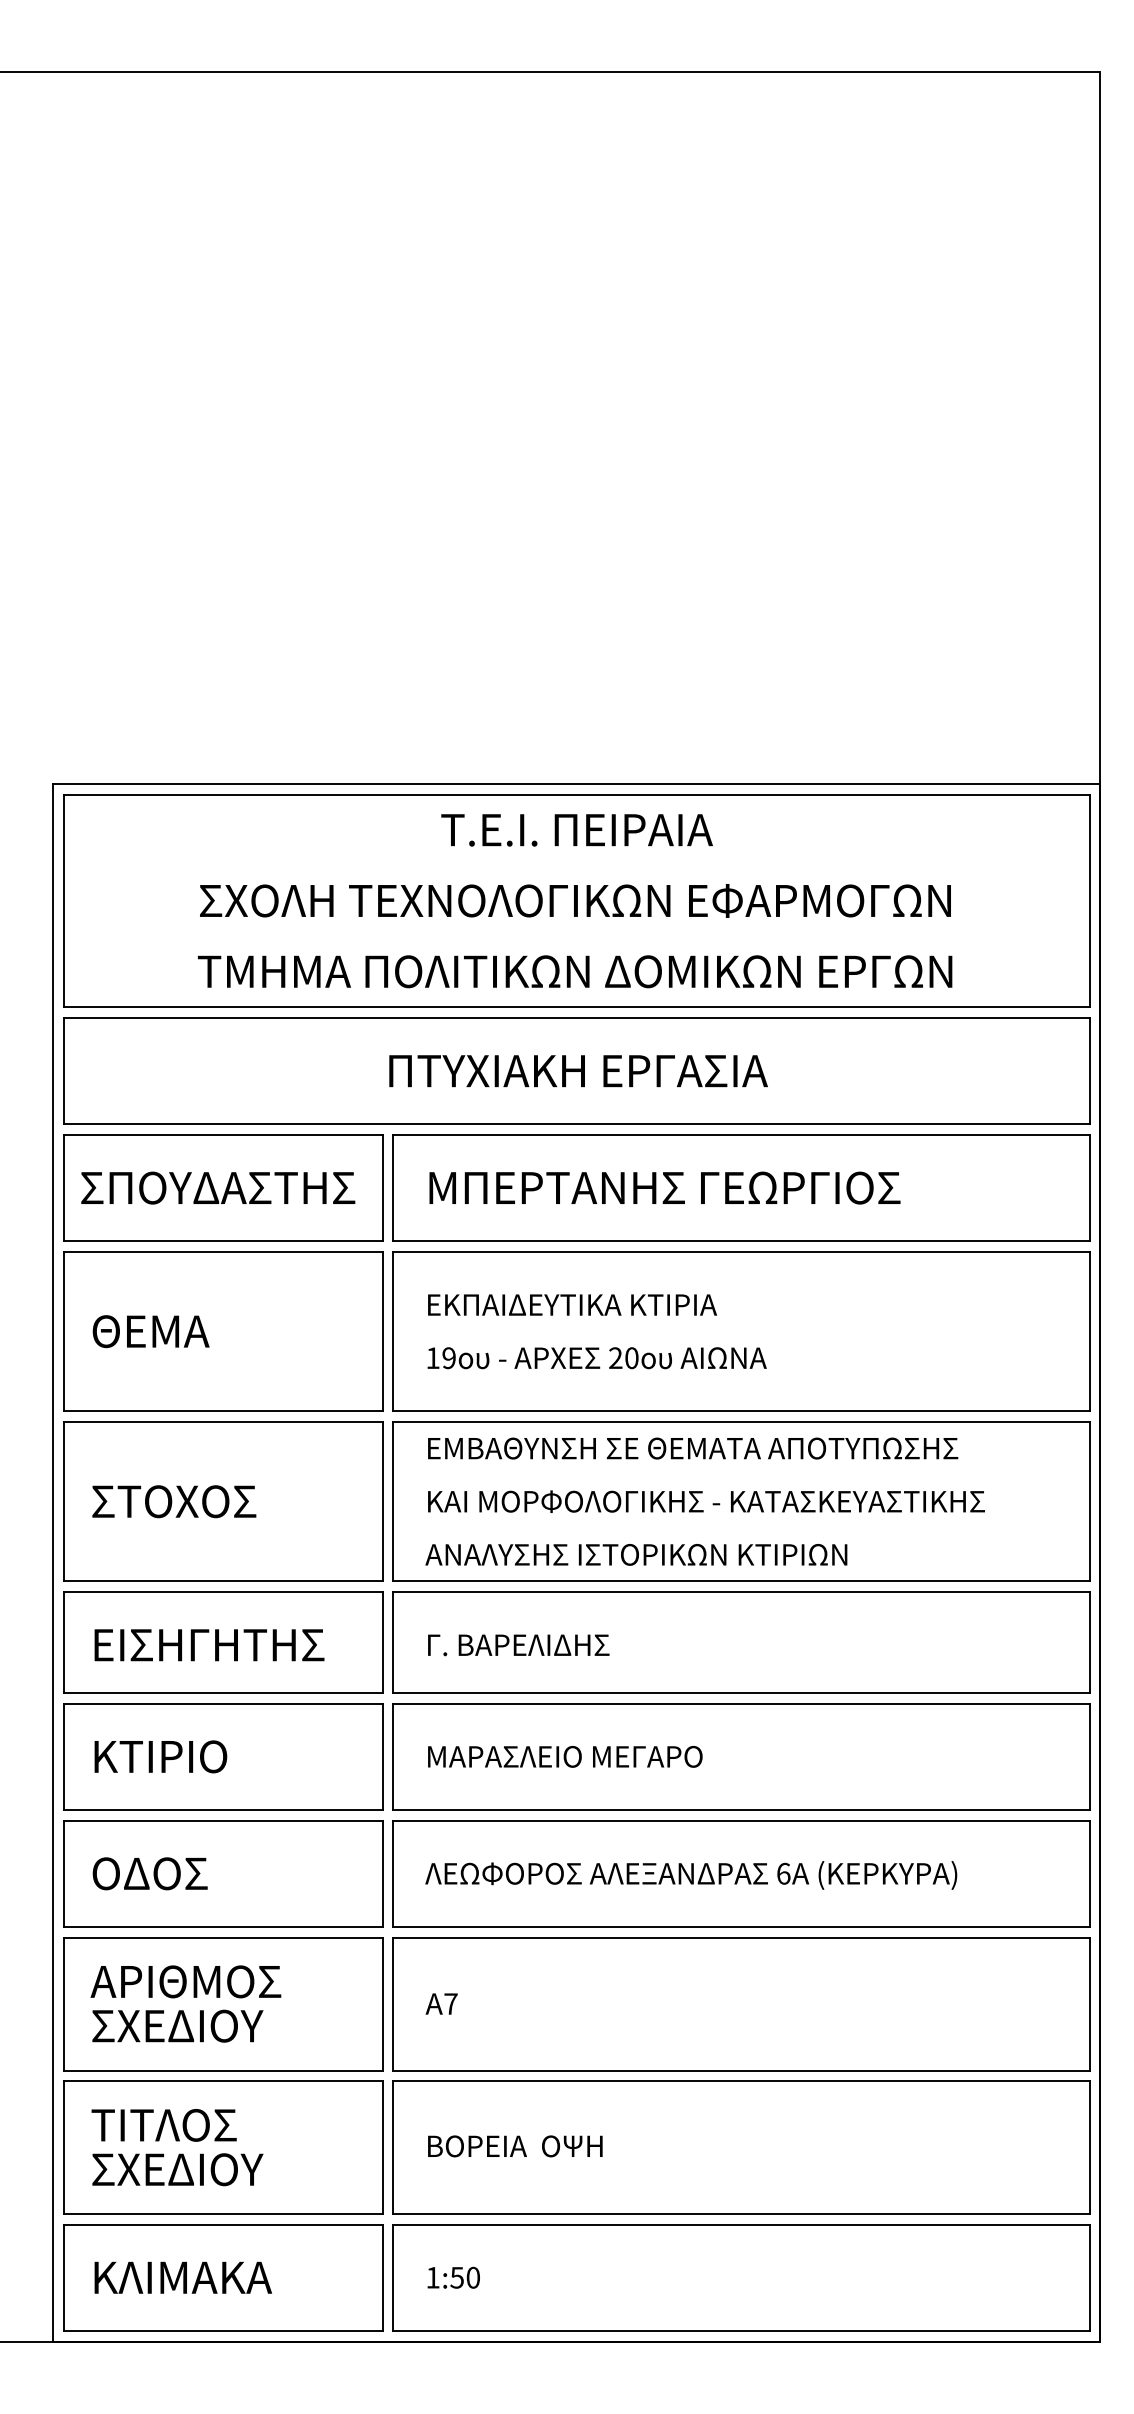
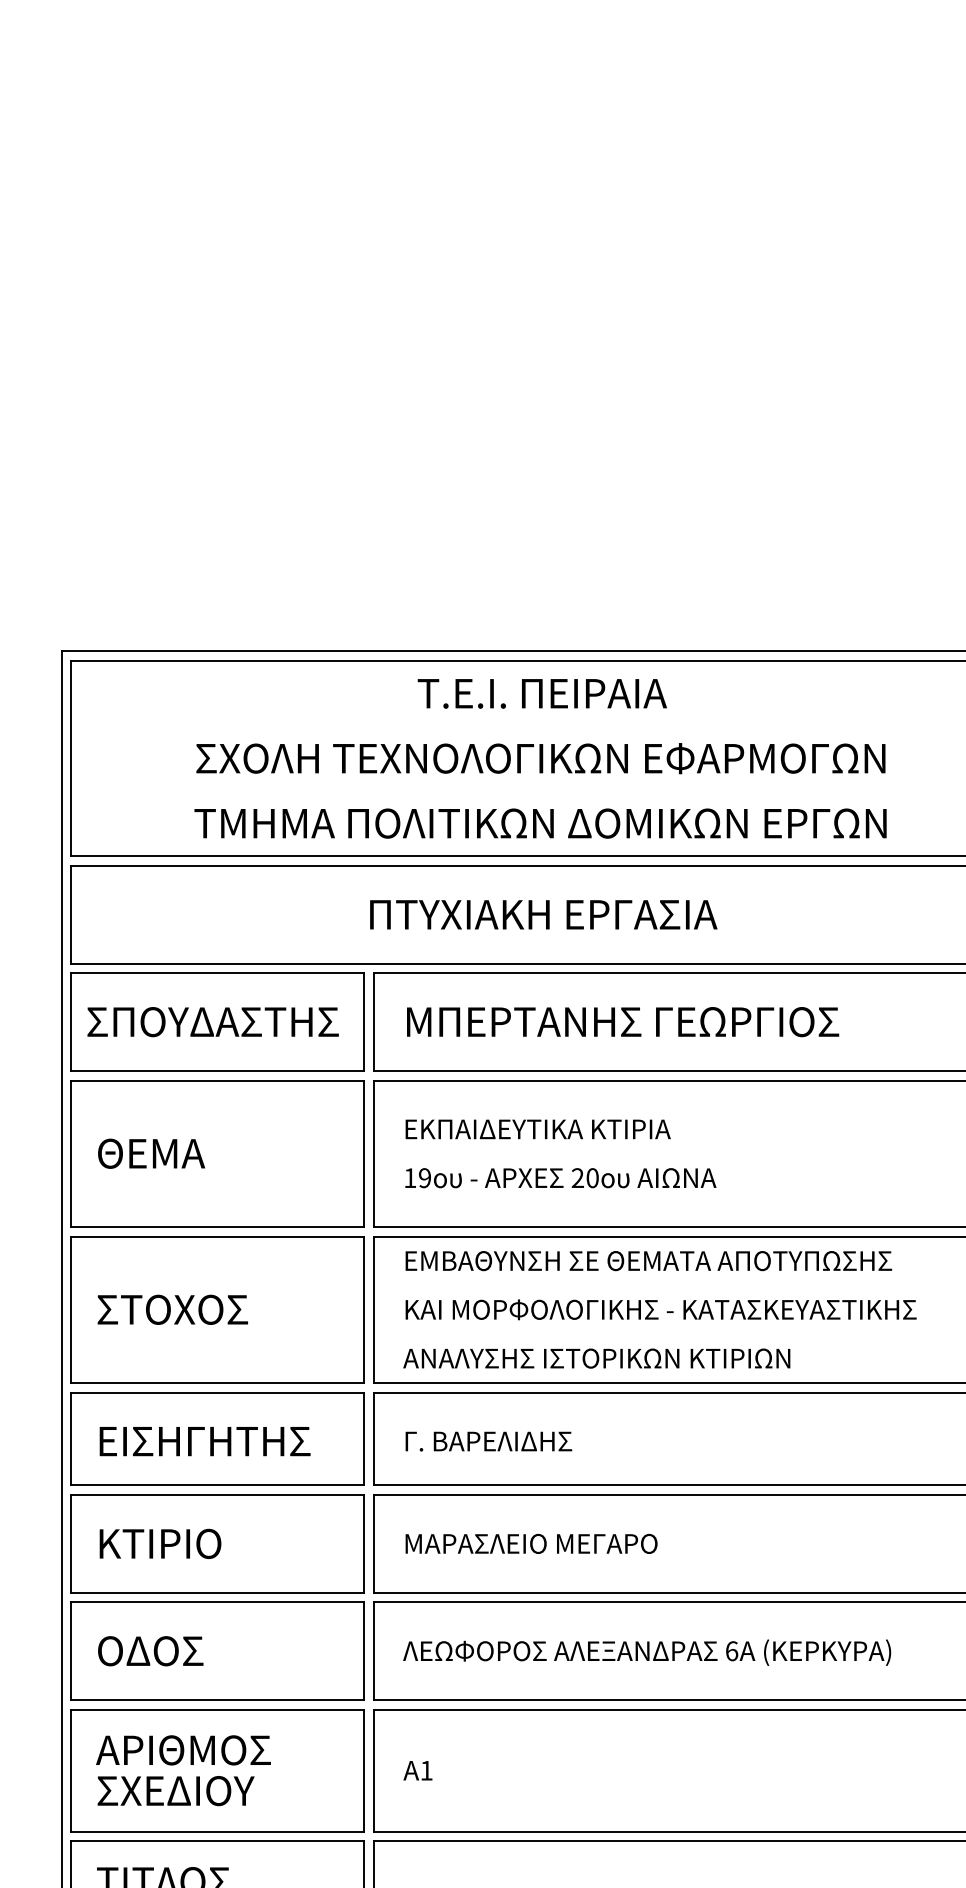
text: (450, 2003) -> (426, 1770), 7 -> 1

